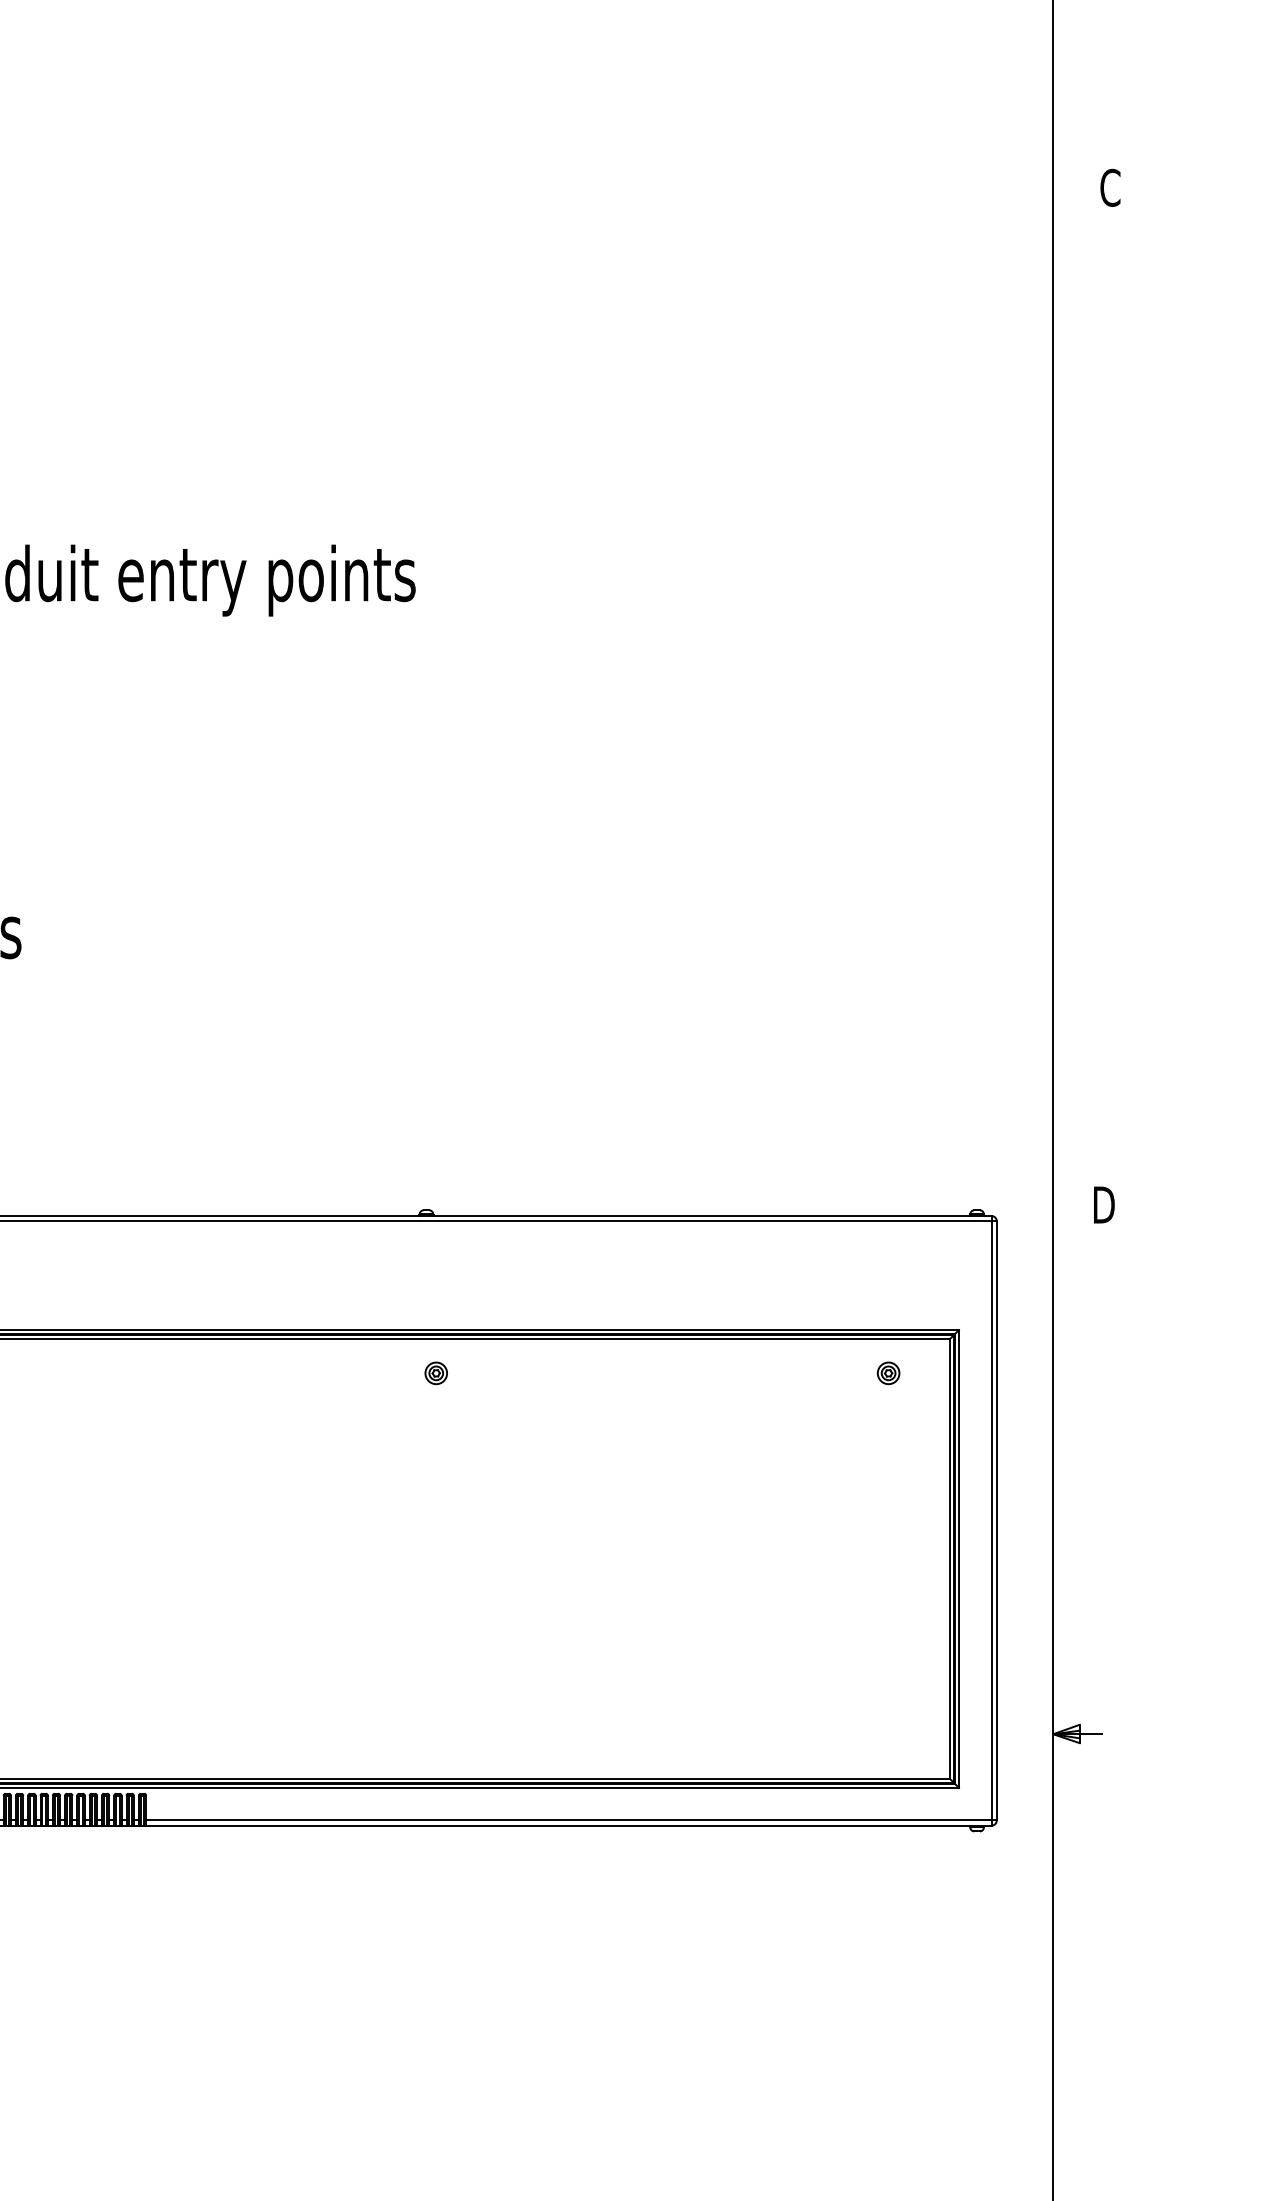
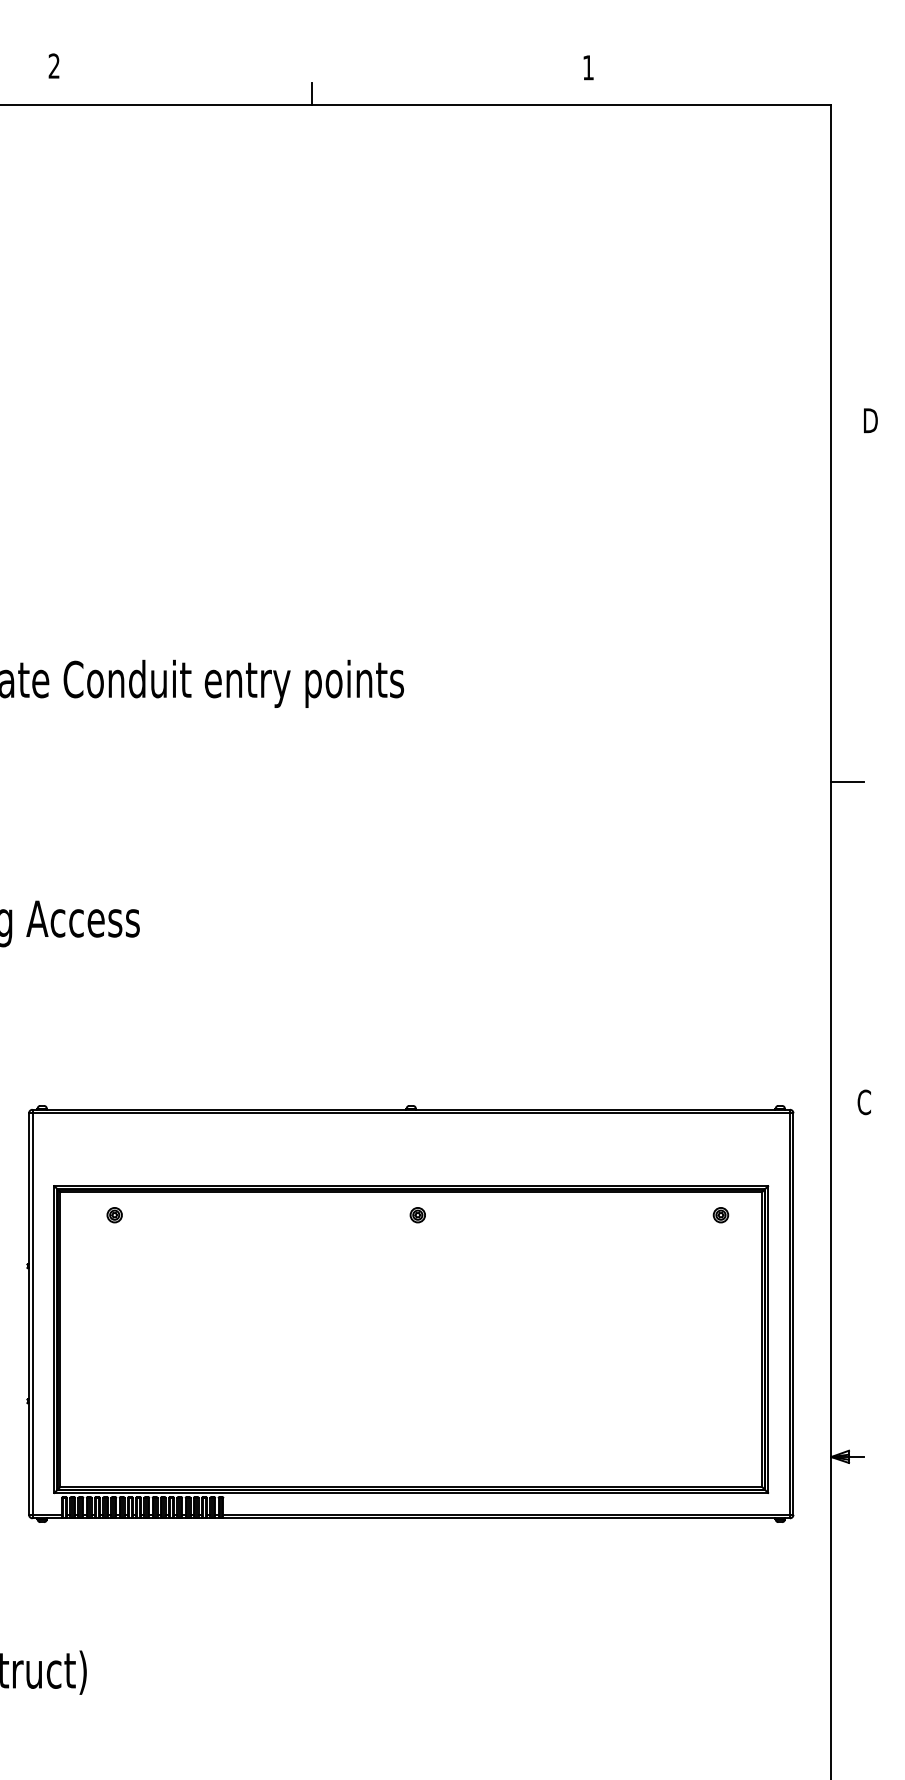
text: (1111, 187) -> (870, 420), C -> D
line: (1077, 726) -> (847, 781), added
text: (1102, 1205) -> (864, 1102), D -> C

